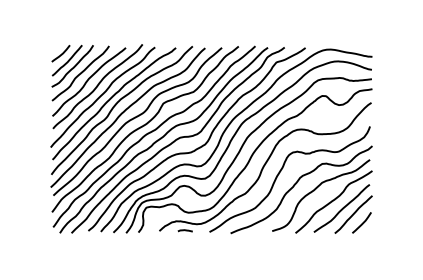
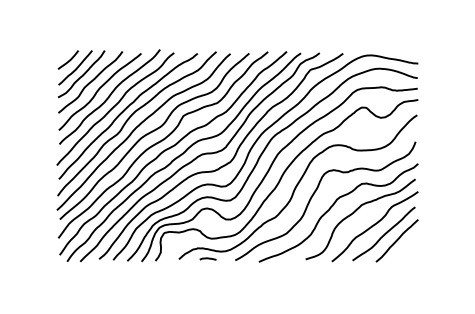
curve: (361, 223) -> (406, 250), removed

